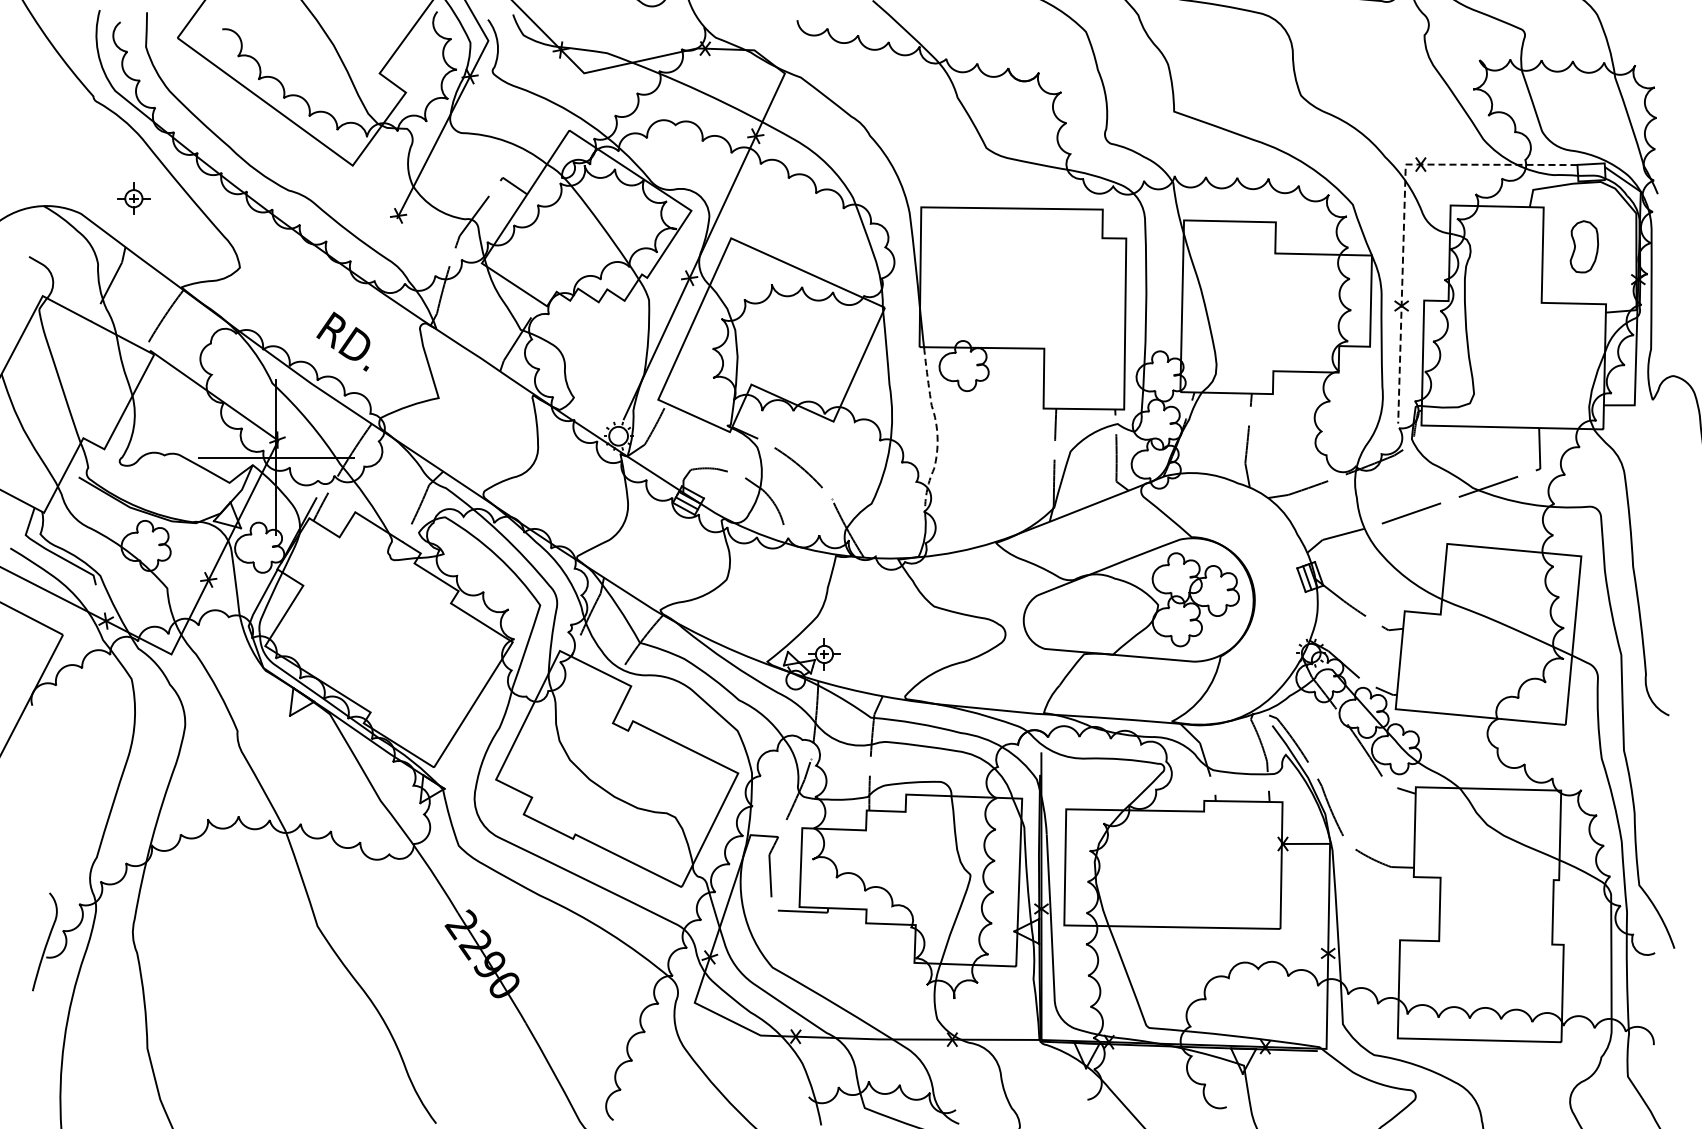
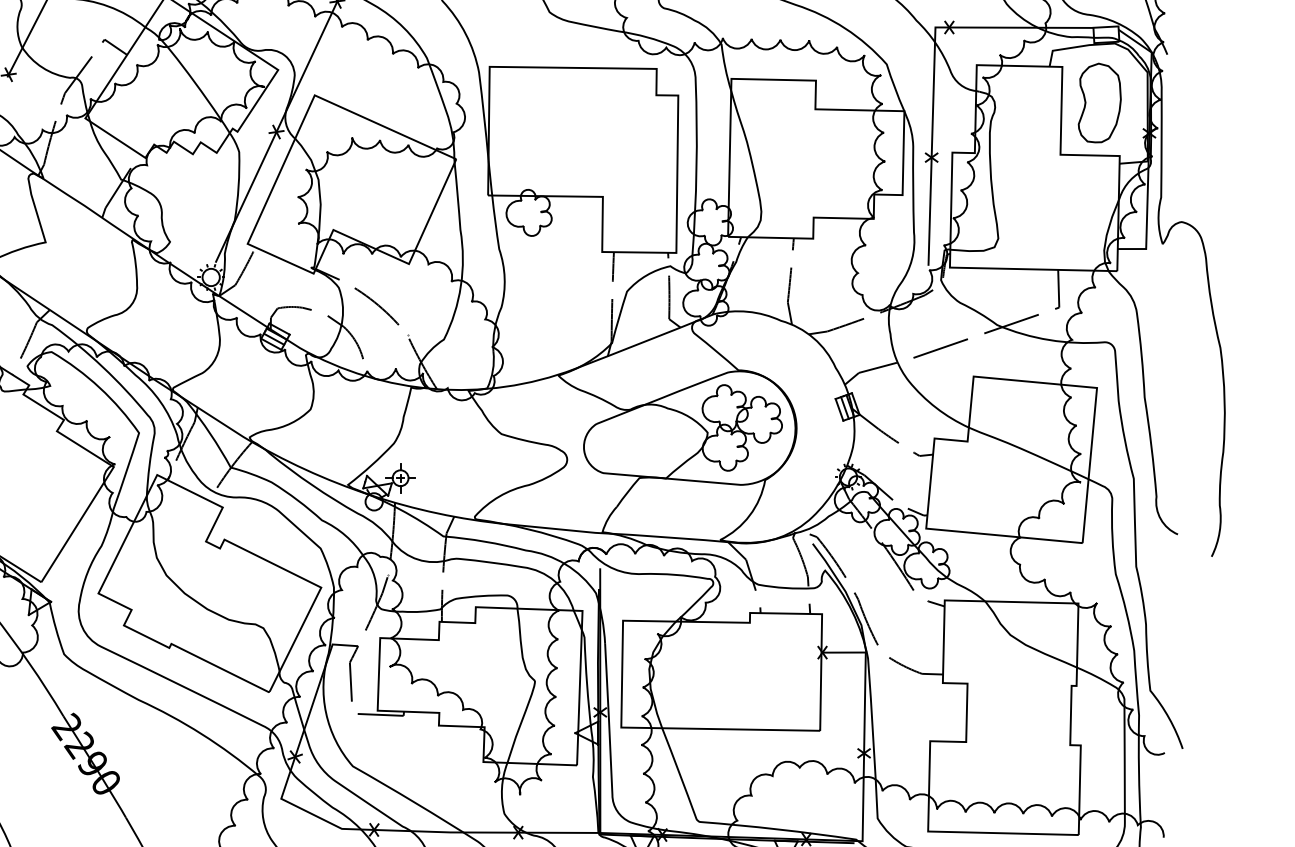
line: (1404, 208) -> (934, 67), dashed -> solid
part: (1584, 246) -> (1099, 102), size x1.67
line: (937, 433) -> (504, 274), dashed -> solid

